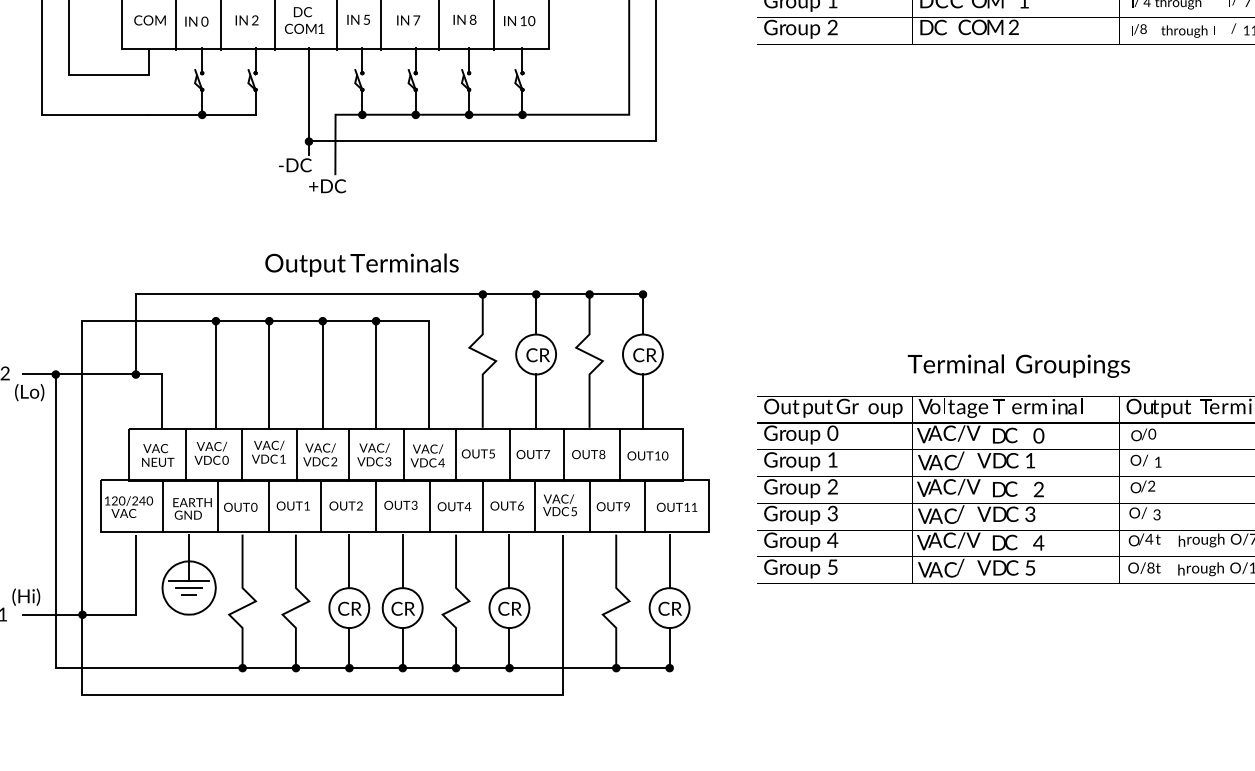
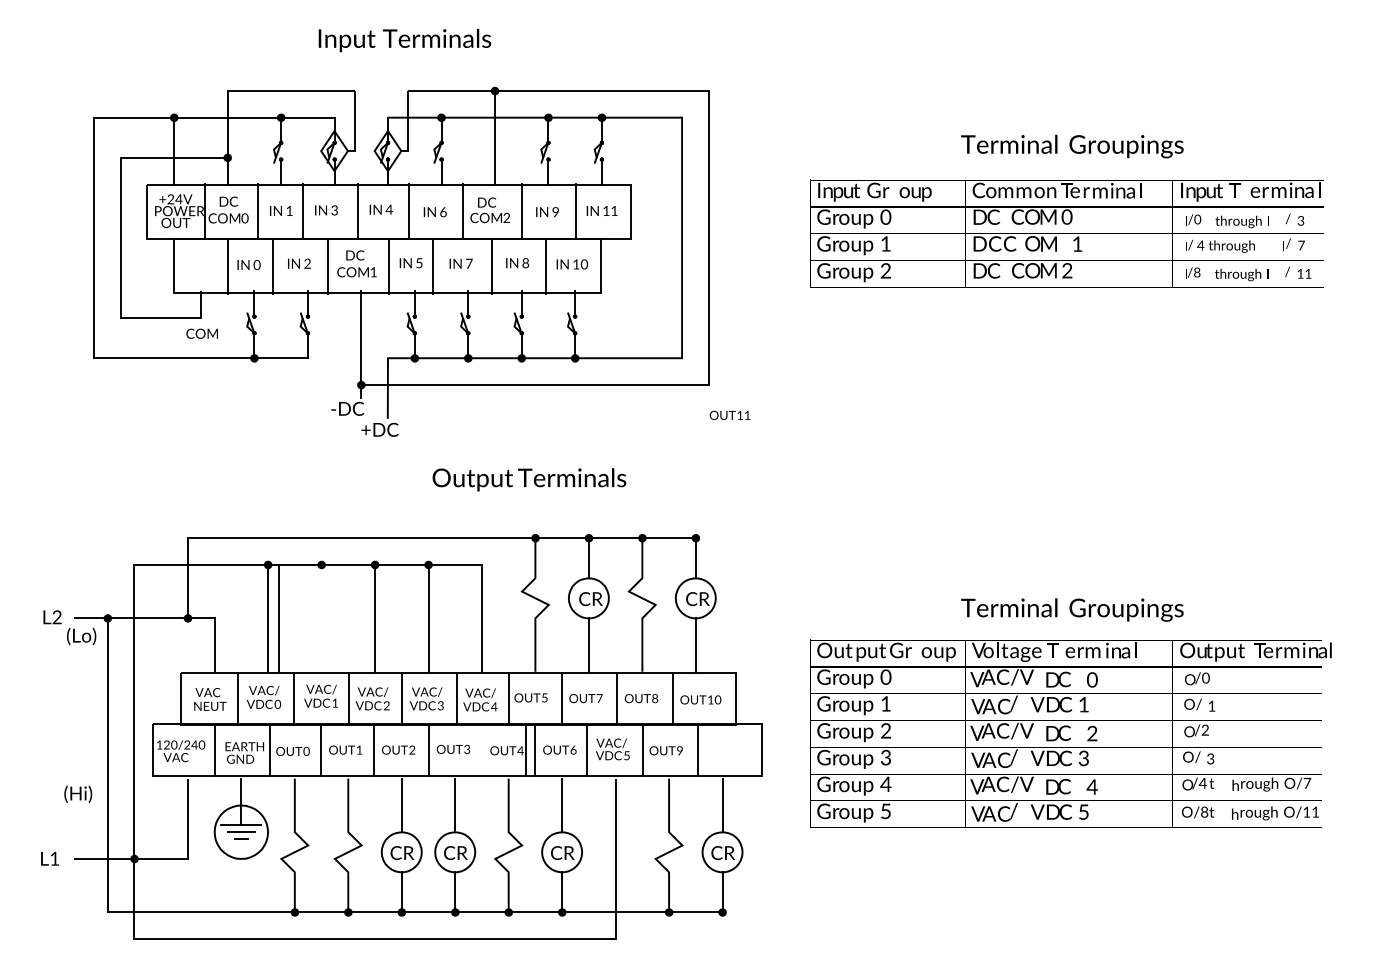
text: (149, 20) -> (201, 333), moved
text: (362, 264) -> (529, 479), moved
line: (269, 373) -> (278, 617), moved
line: (429, 505) -> (525, 749), moved
text: (676, 506) -> (729, 414), moved
text: (26, 596) -> (78, 793), moved

